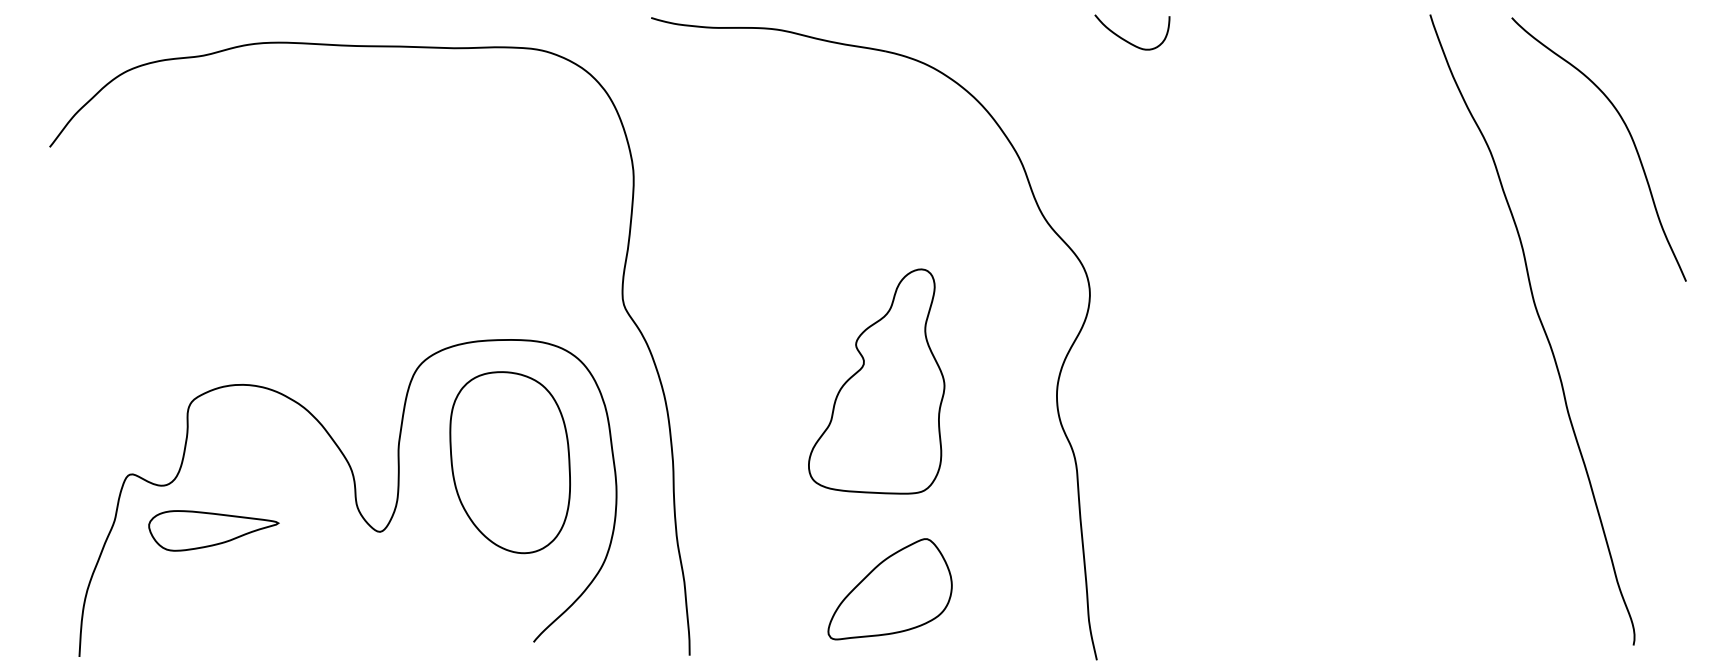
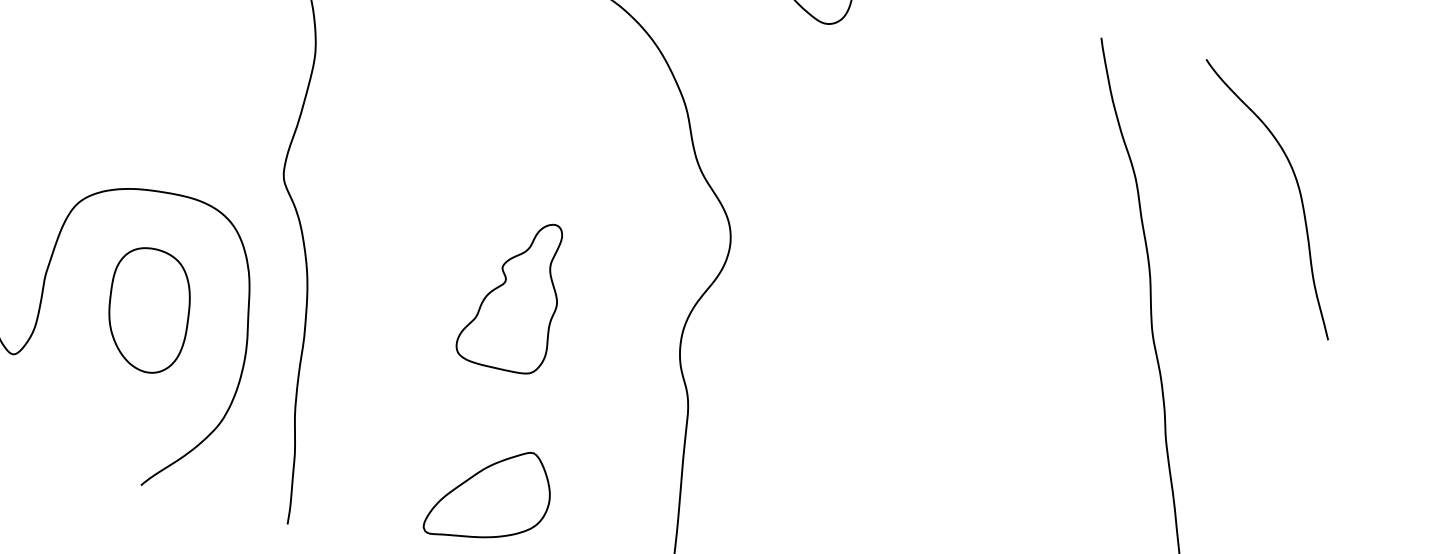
curve: (1629, 135) -> (1298, 191), moved
part: (876, 381) -> (511, 294), size x0.7
part: (509, 462) -> (148, 310), size x0.7

